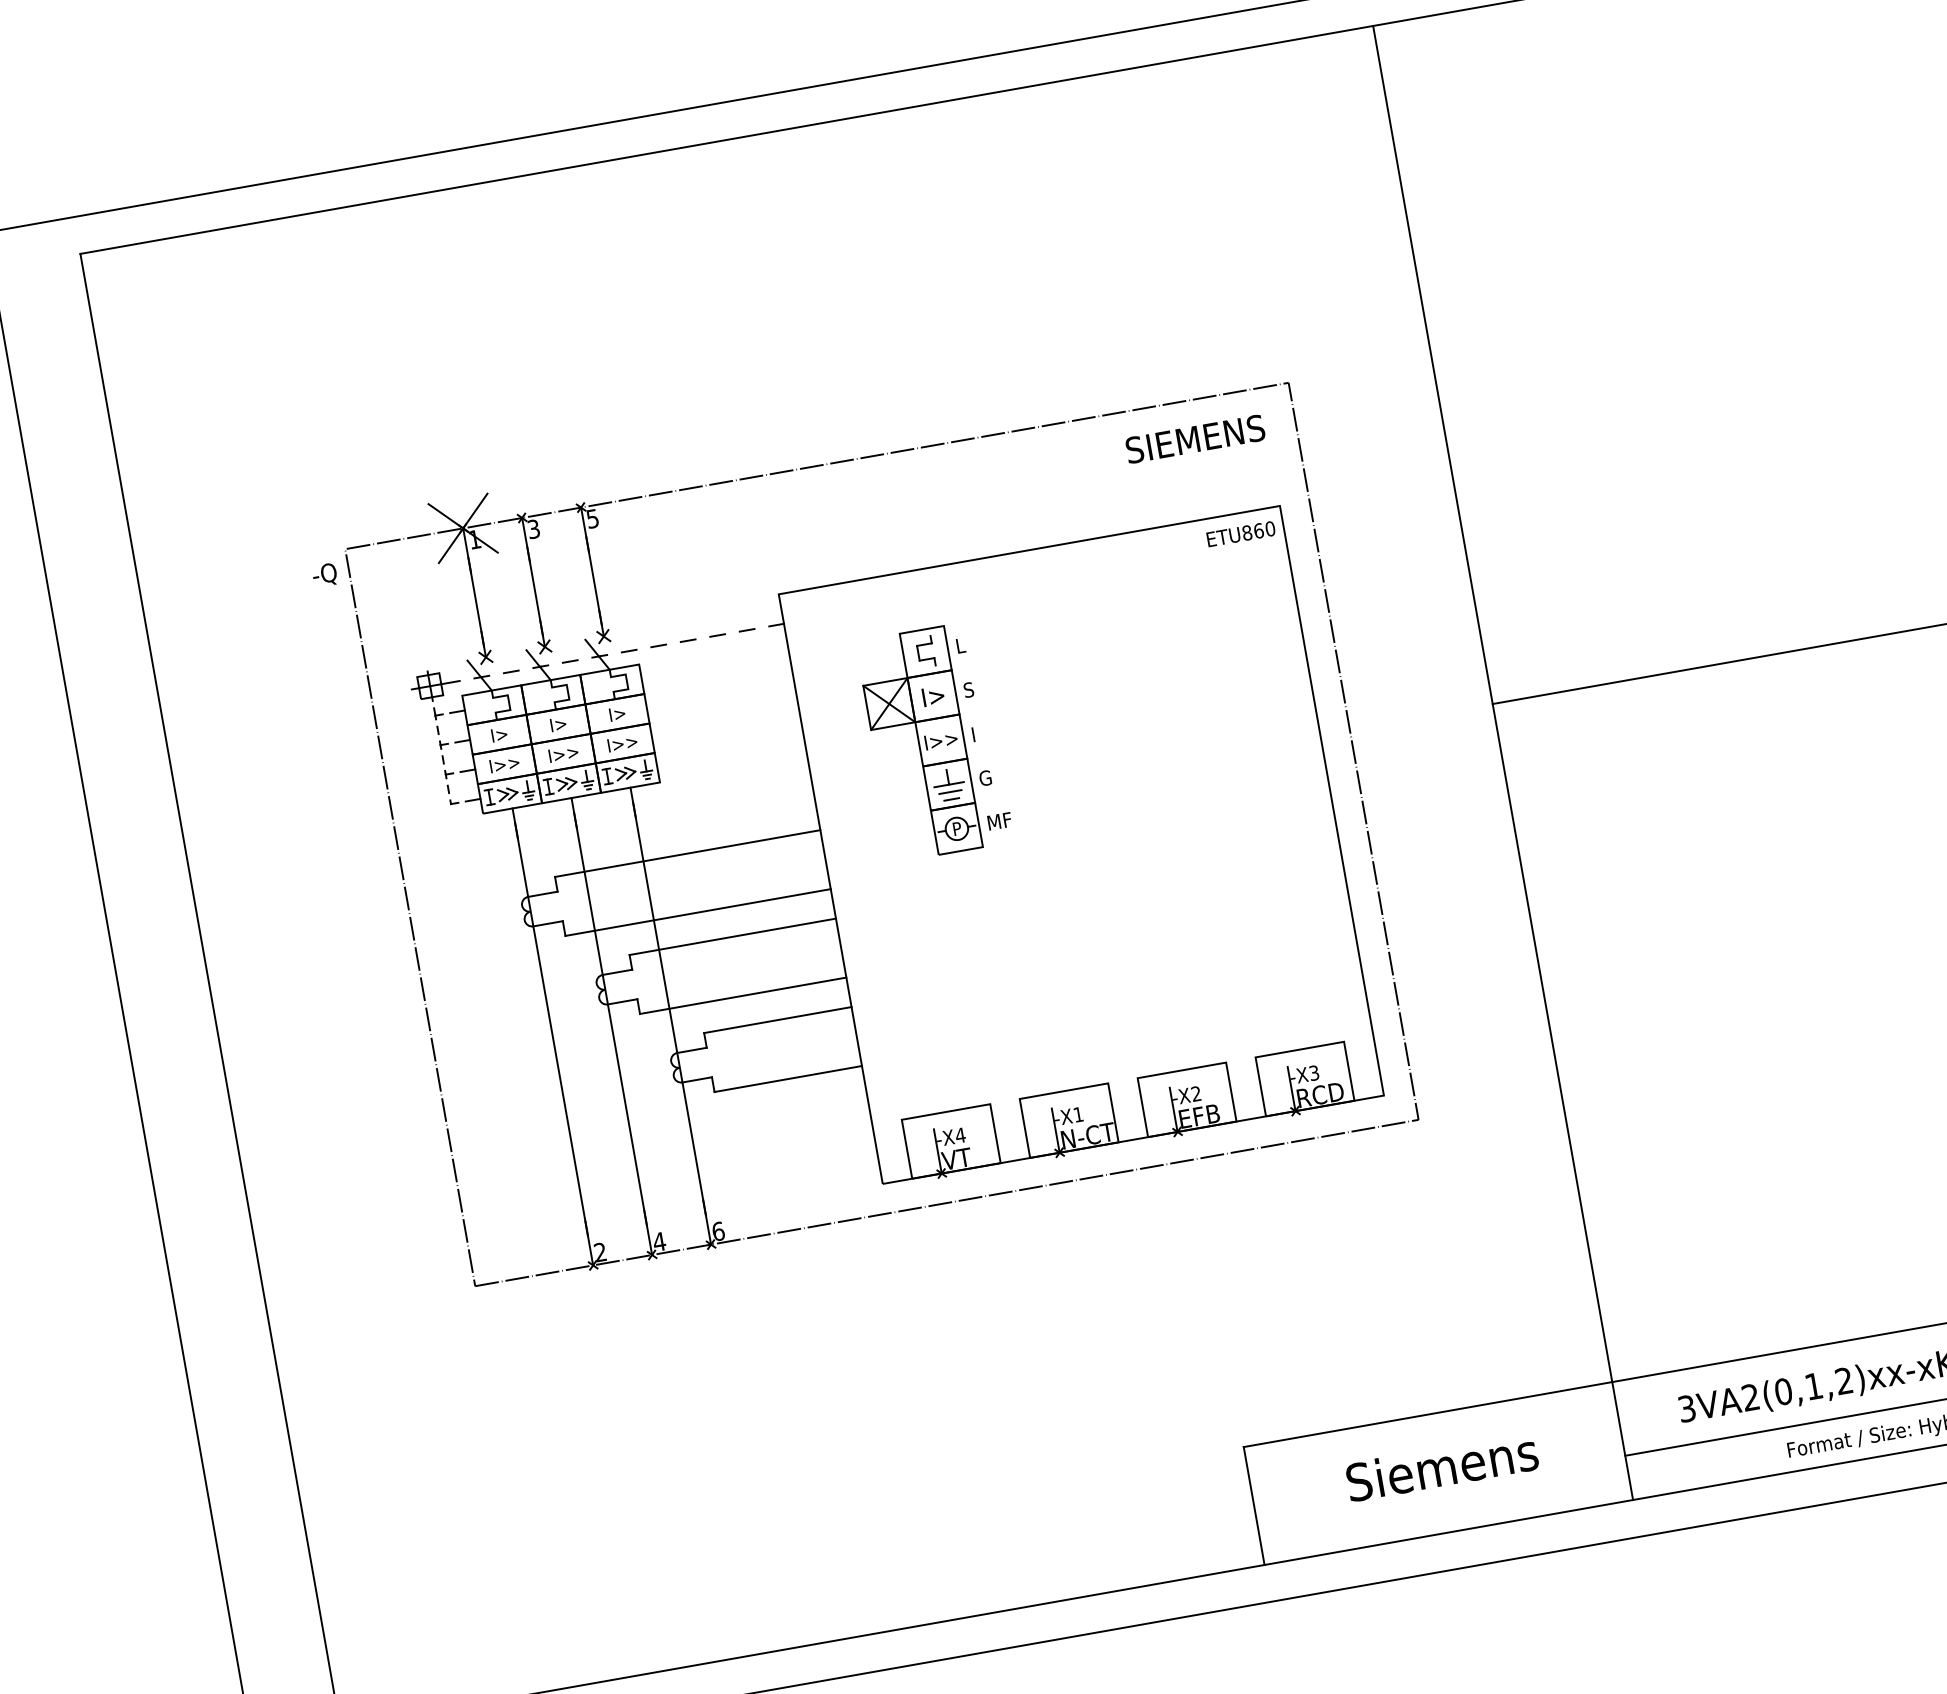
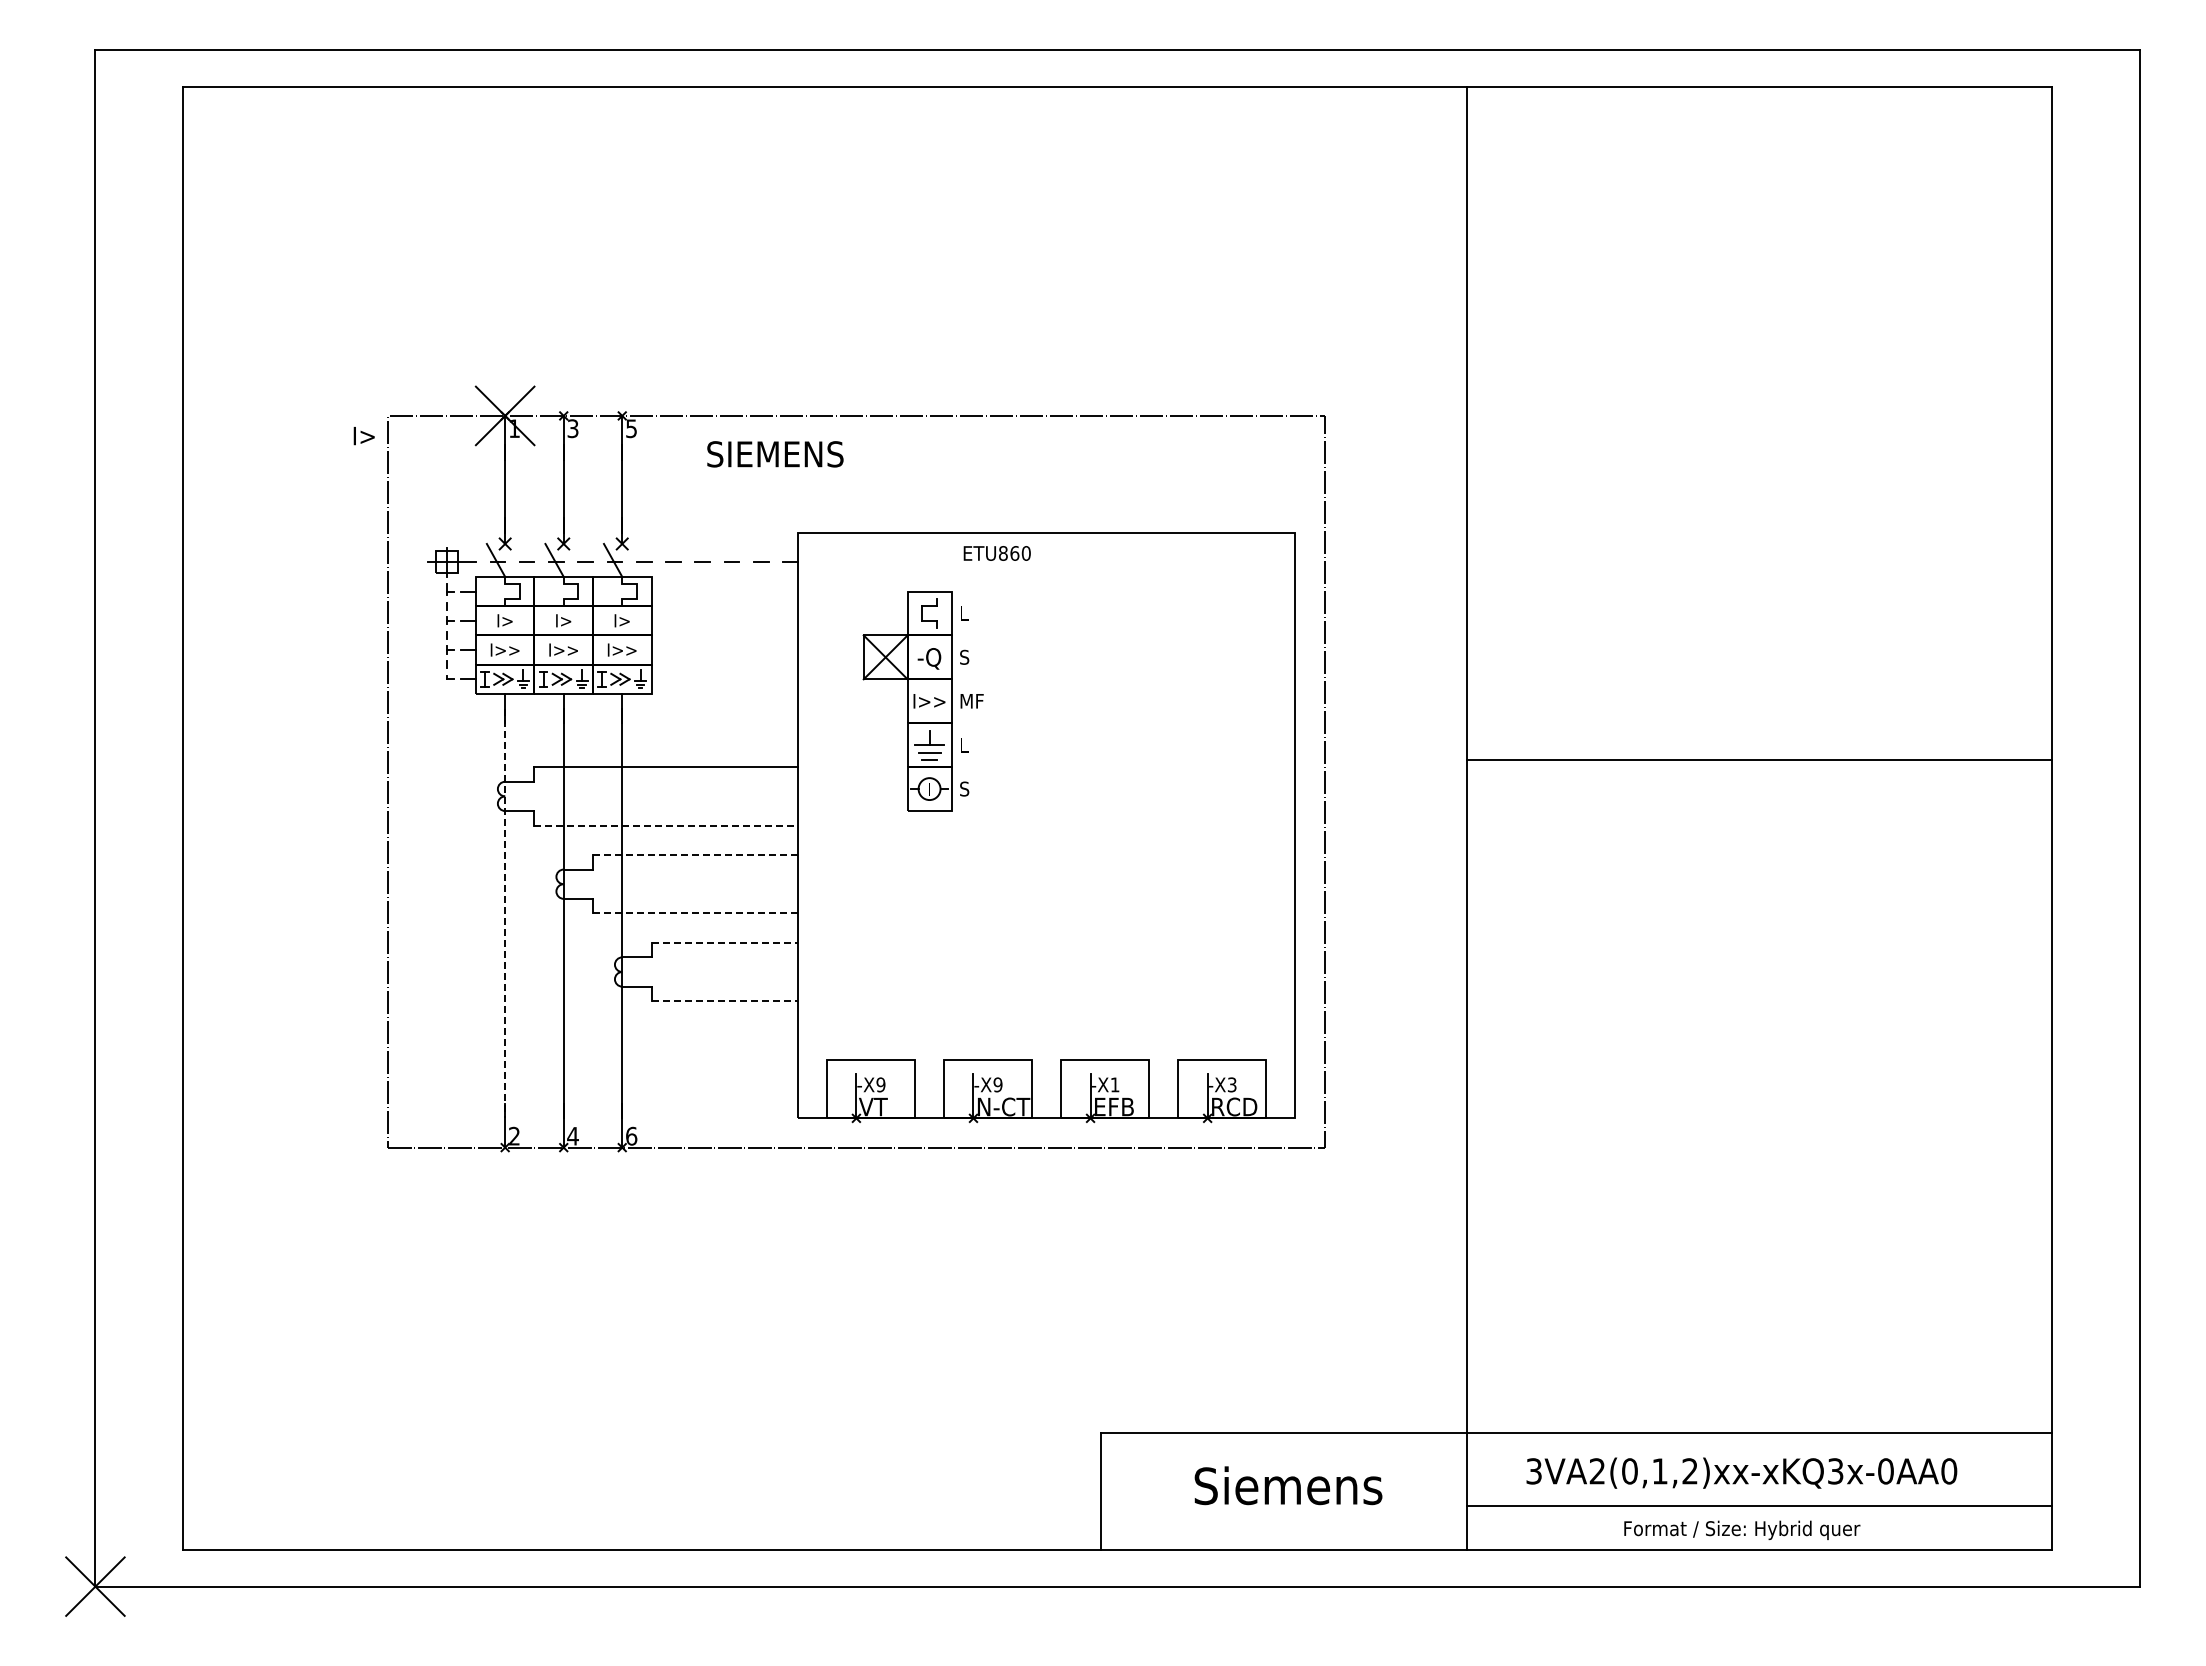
text: (1195, 439) -> (775, 454), moved
text: (1240, 534) -> (996, 553), moved
text: (324, 575) -> (363, 437), -Q -> I>
text: (933, 697) -> (929, 658), I> -> -Q
text: (983, 733) -> (971, 701), I -> MF
text: (985, 777) -> (965, 744), G -> L
text: (999, 820) -> (971, 788), MF -> S
text: (956, 828) -> (929, 788), P -> I
line: (698, 912) -> (666, 825), solid -> dashed
line: (732, 936) -> (695, 854), solid -> dashed
line: (743, 995) -> (695, 913), solid -> dashed
line: (778, 1019) -> (725, 942), solid -> dashed
line: (551, 1029) -> (505, 913), solid -> dashed
line: (789, 1079) -> (725, 1001), solid -> dashed
text: (1195, 1093) -> (1114, 1084), -X2 -> -X1
text: (1077, 1114) -> (997, 1084), -X1 -> -X9
text: (959, 1135) -> (880, 1084), -X4 -> -X9

